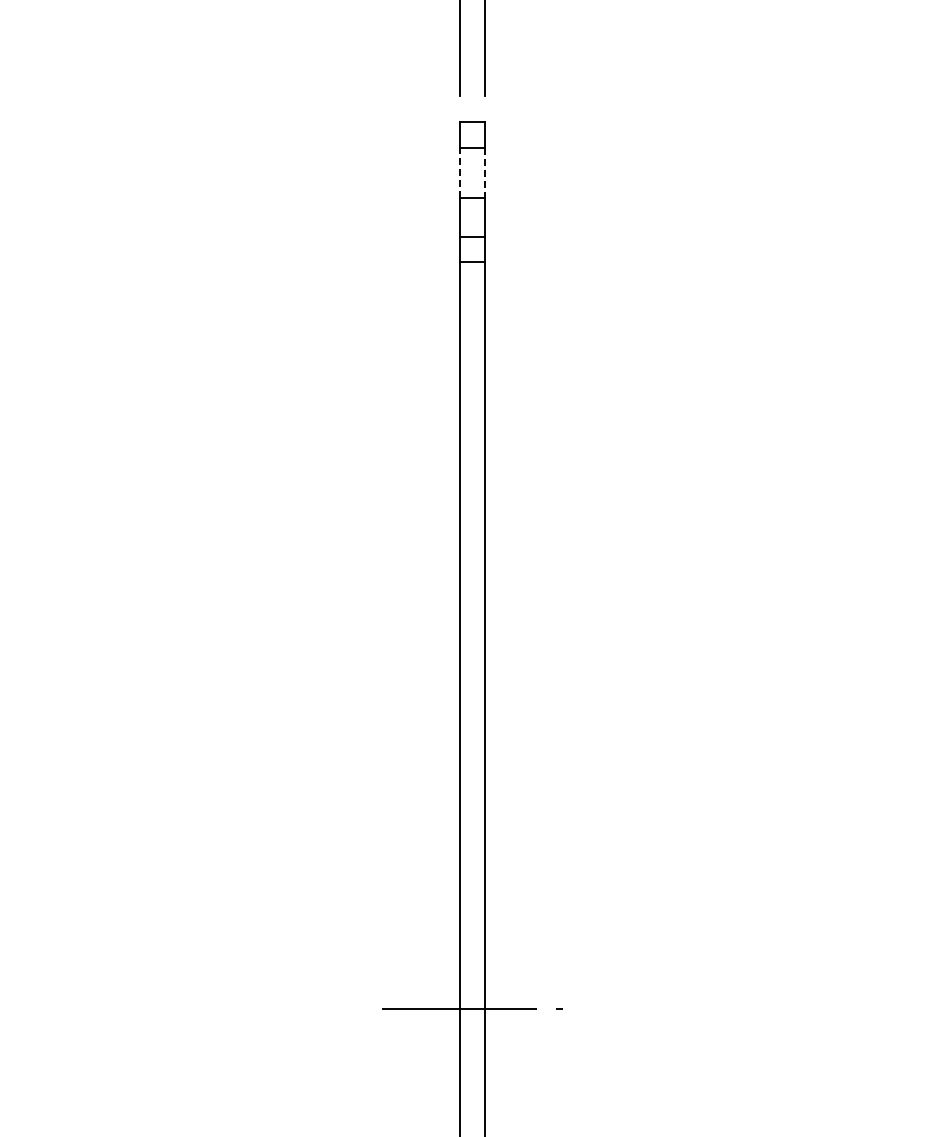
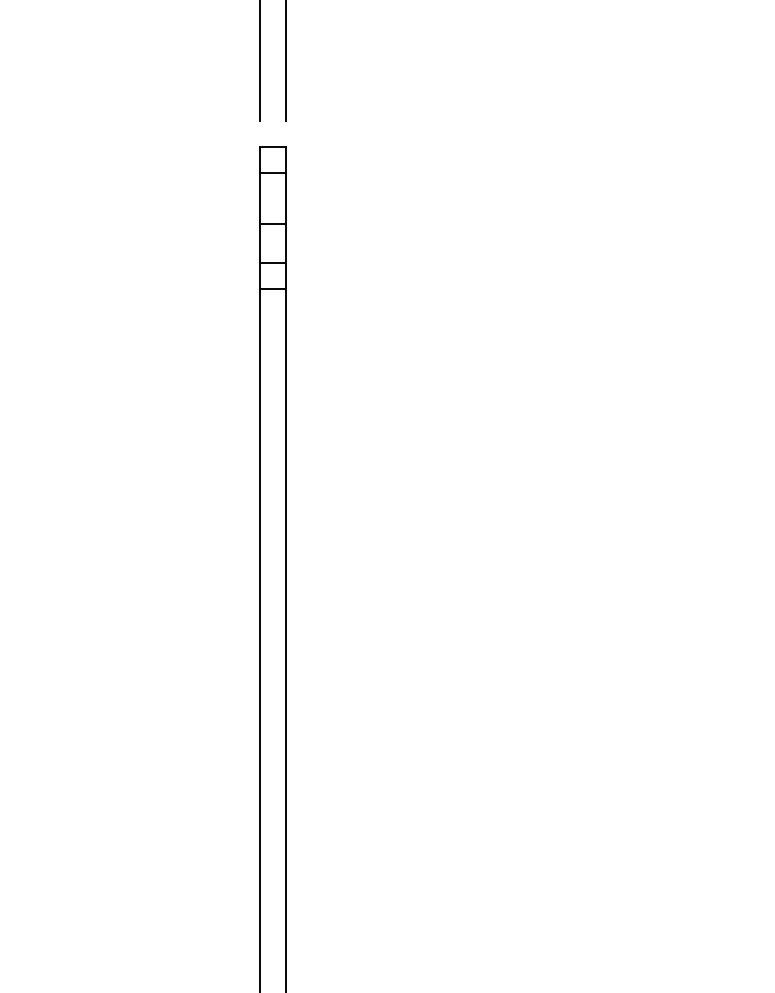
line: (459, 172) -> (260, 198), dashed -> solid
line: (485, 173) -> (286, 199), dashed -> solid

